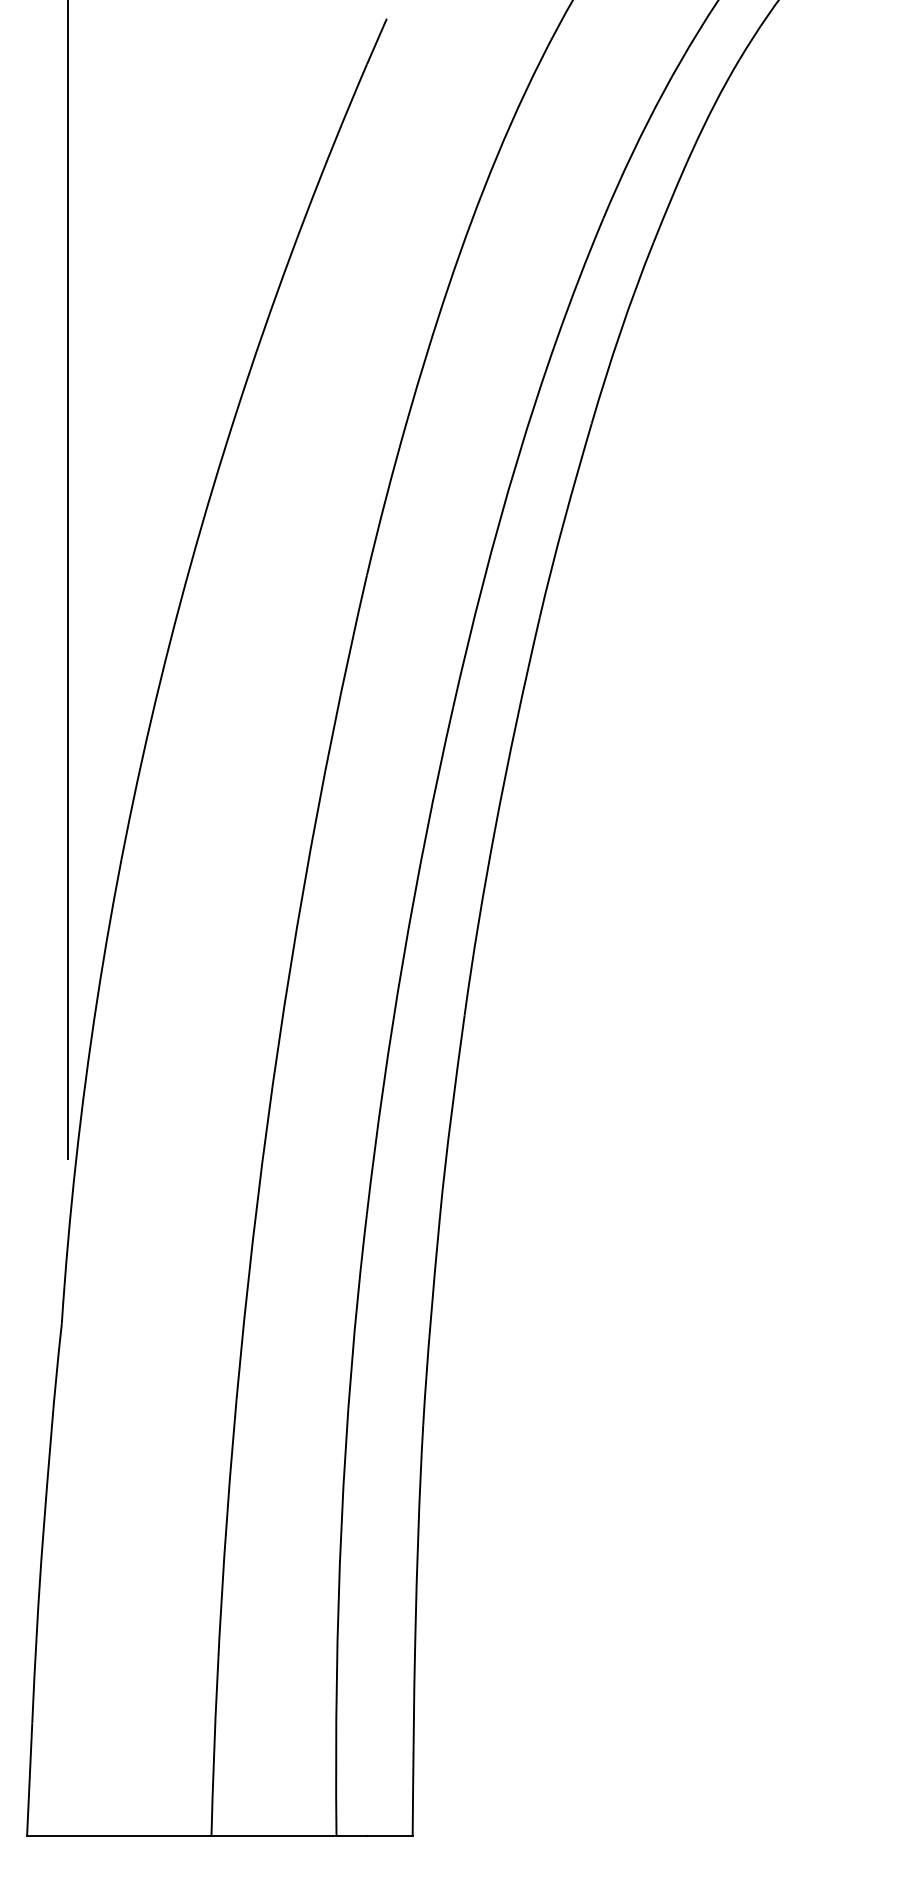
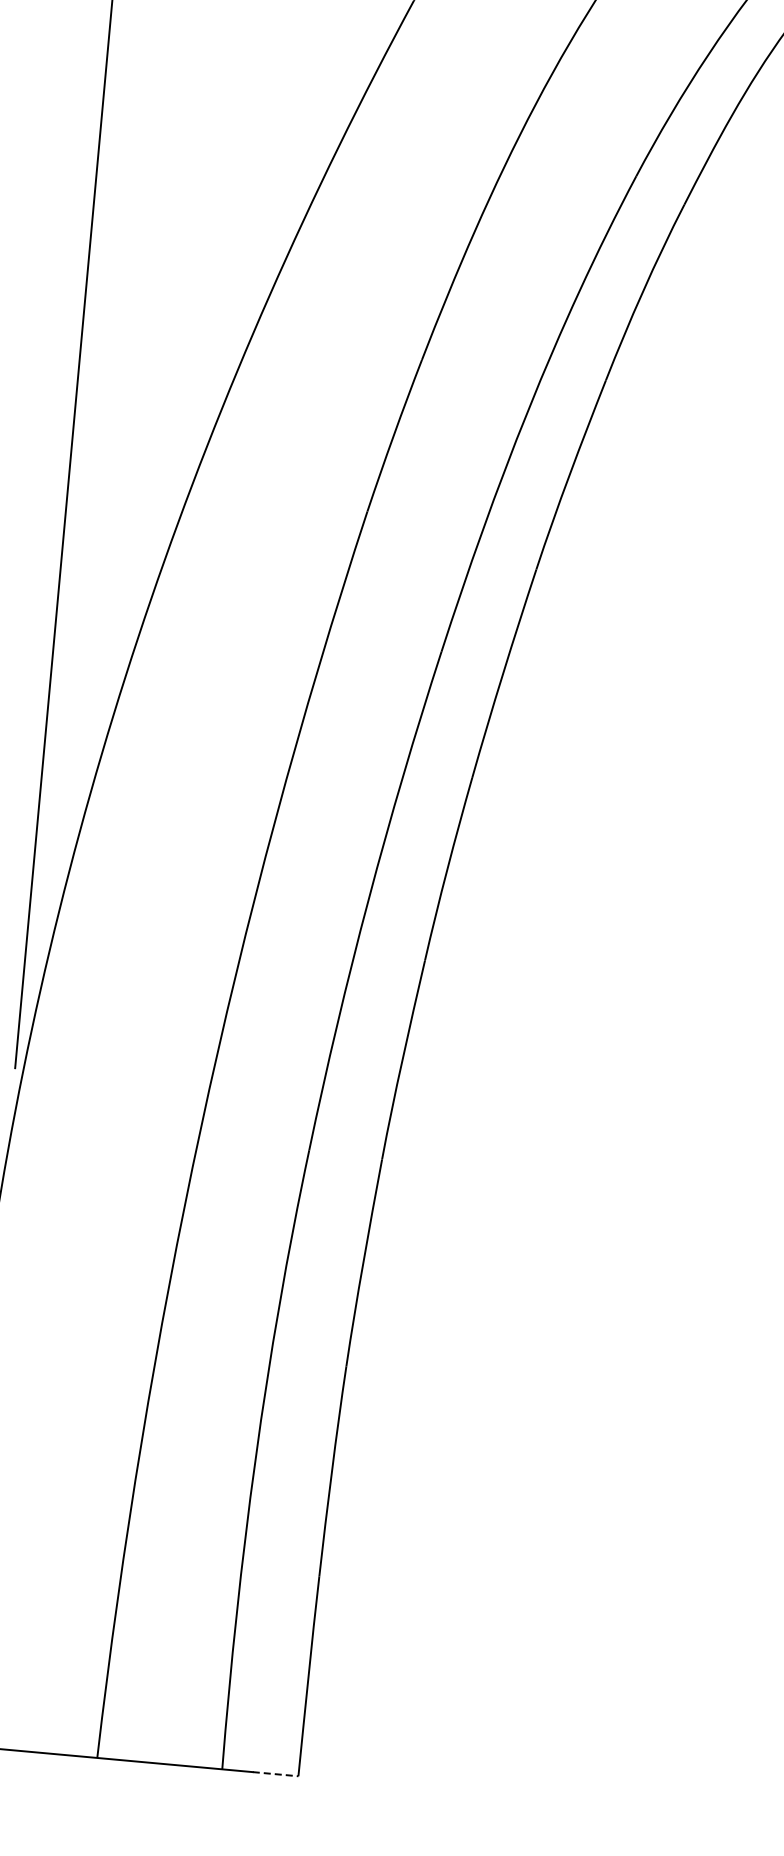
line: (389, 1836) -> (275, 1774), solid -> dashed

